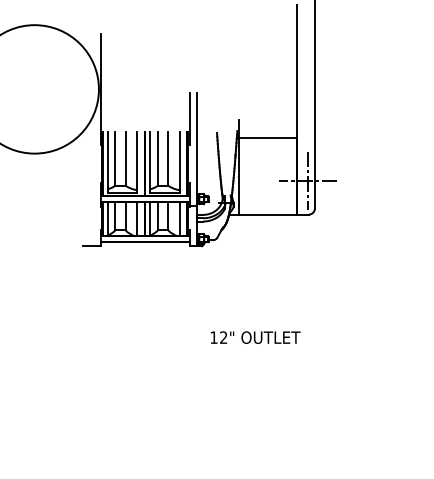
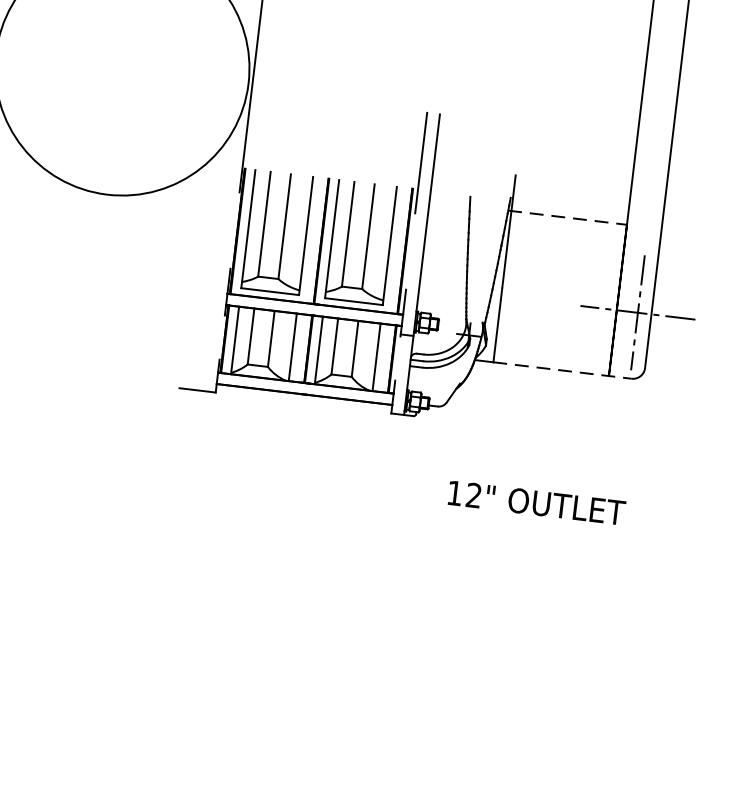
line: (267, 137) -> (568, 217), solid -> dashed
line: (274, 214) -> (564, 370), solid -> dashed
text: (255, 337) -> (536, 502), moved

